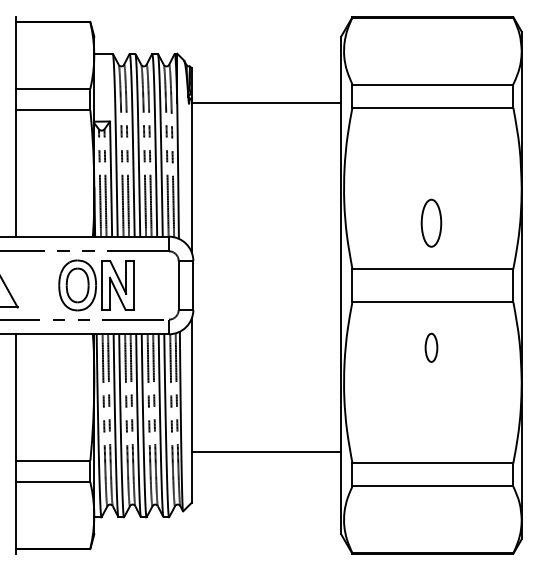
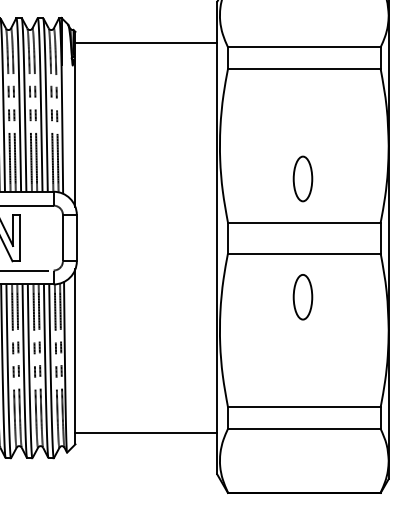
line: (266, 102) -> (146, 43), moved
part: (431, 347) -> (303, 296), size x1.67
line: (266, 452) -> (146, 432), moved

